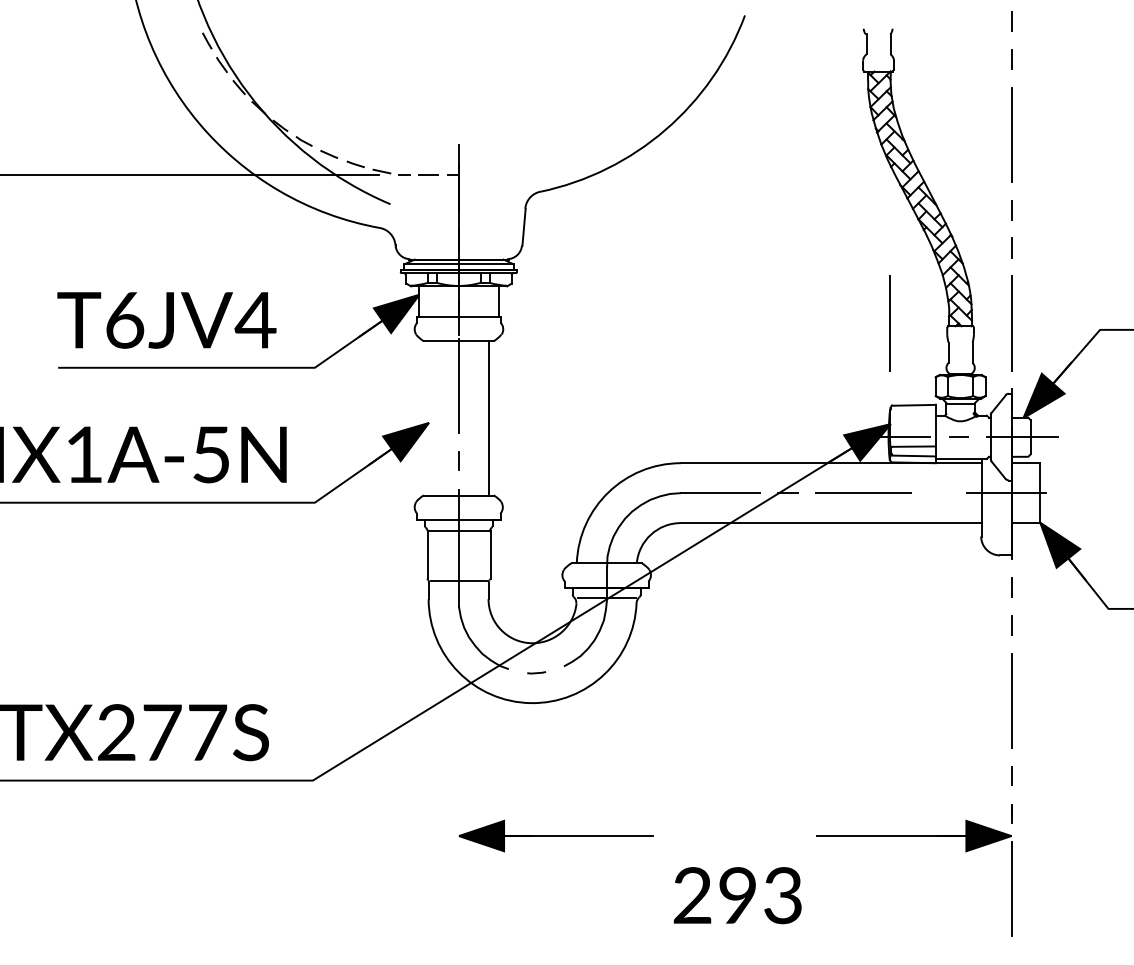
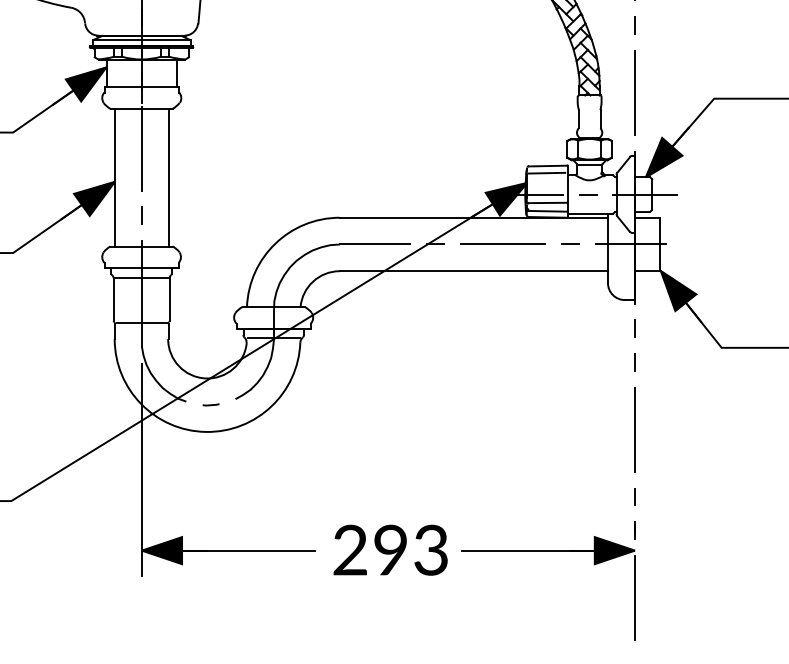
line: (889, 323) -> (526, 93), removed
line: (912, 412) -> (546, 172), added
line: (429, 418) -> (115, 177), added
line: (938, 492) -> (569, 243), added
line: (458, 745) -> (141, 469), added
text: (737, 895) -> (390, 550), moved

